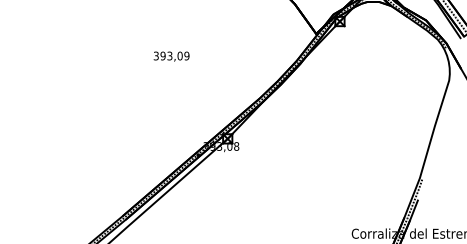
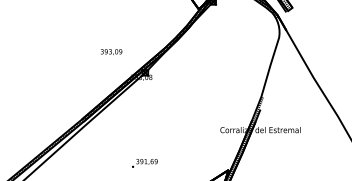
text: (171, 55) -> (111, 51), moved

